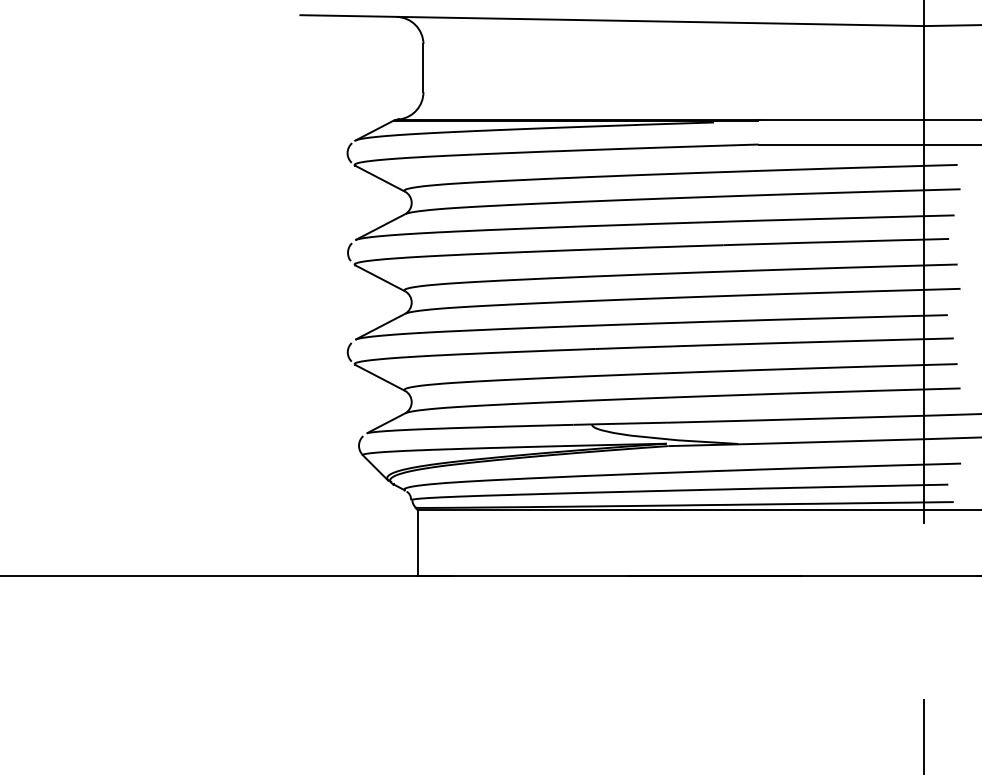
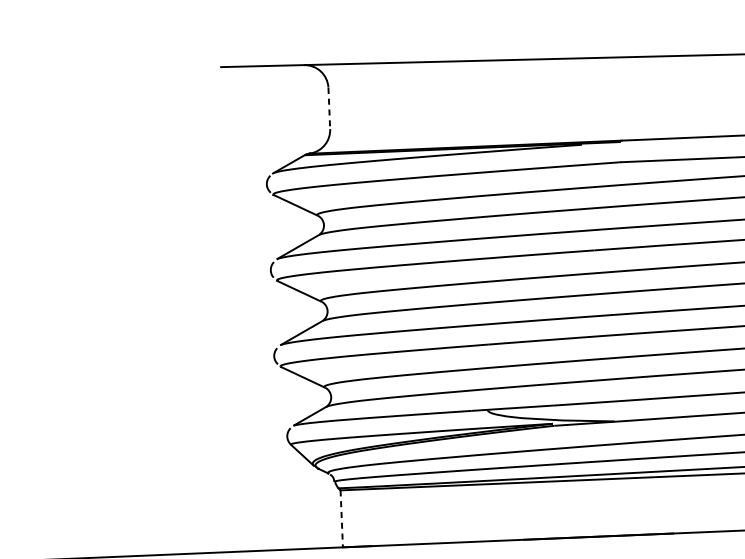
line: (423, 68) -> (329, 108), solid -> dashed
line: (417, 543) -> (341, 518), solid -> dashed

